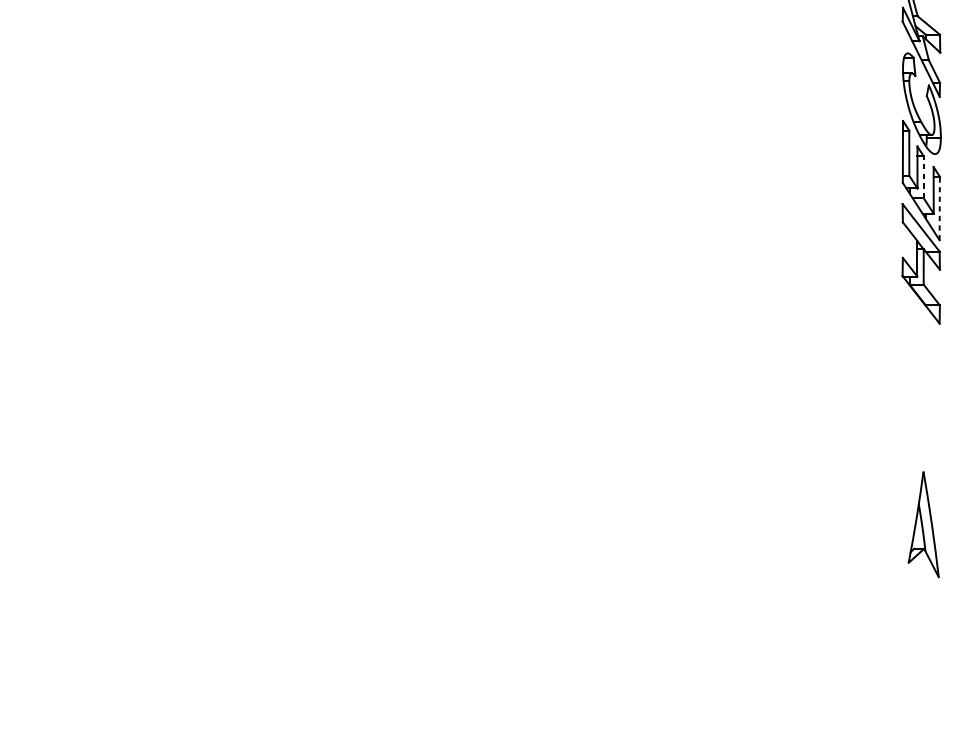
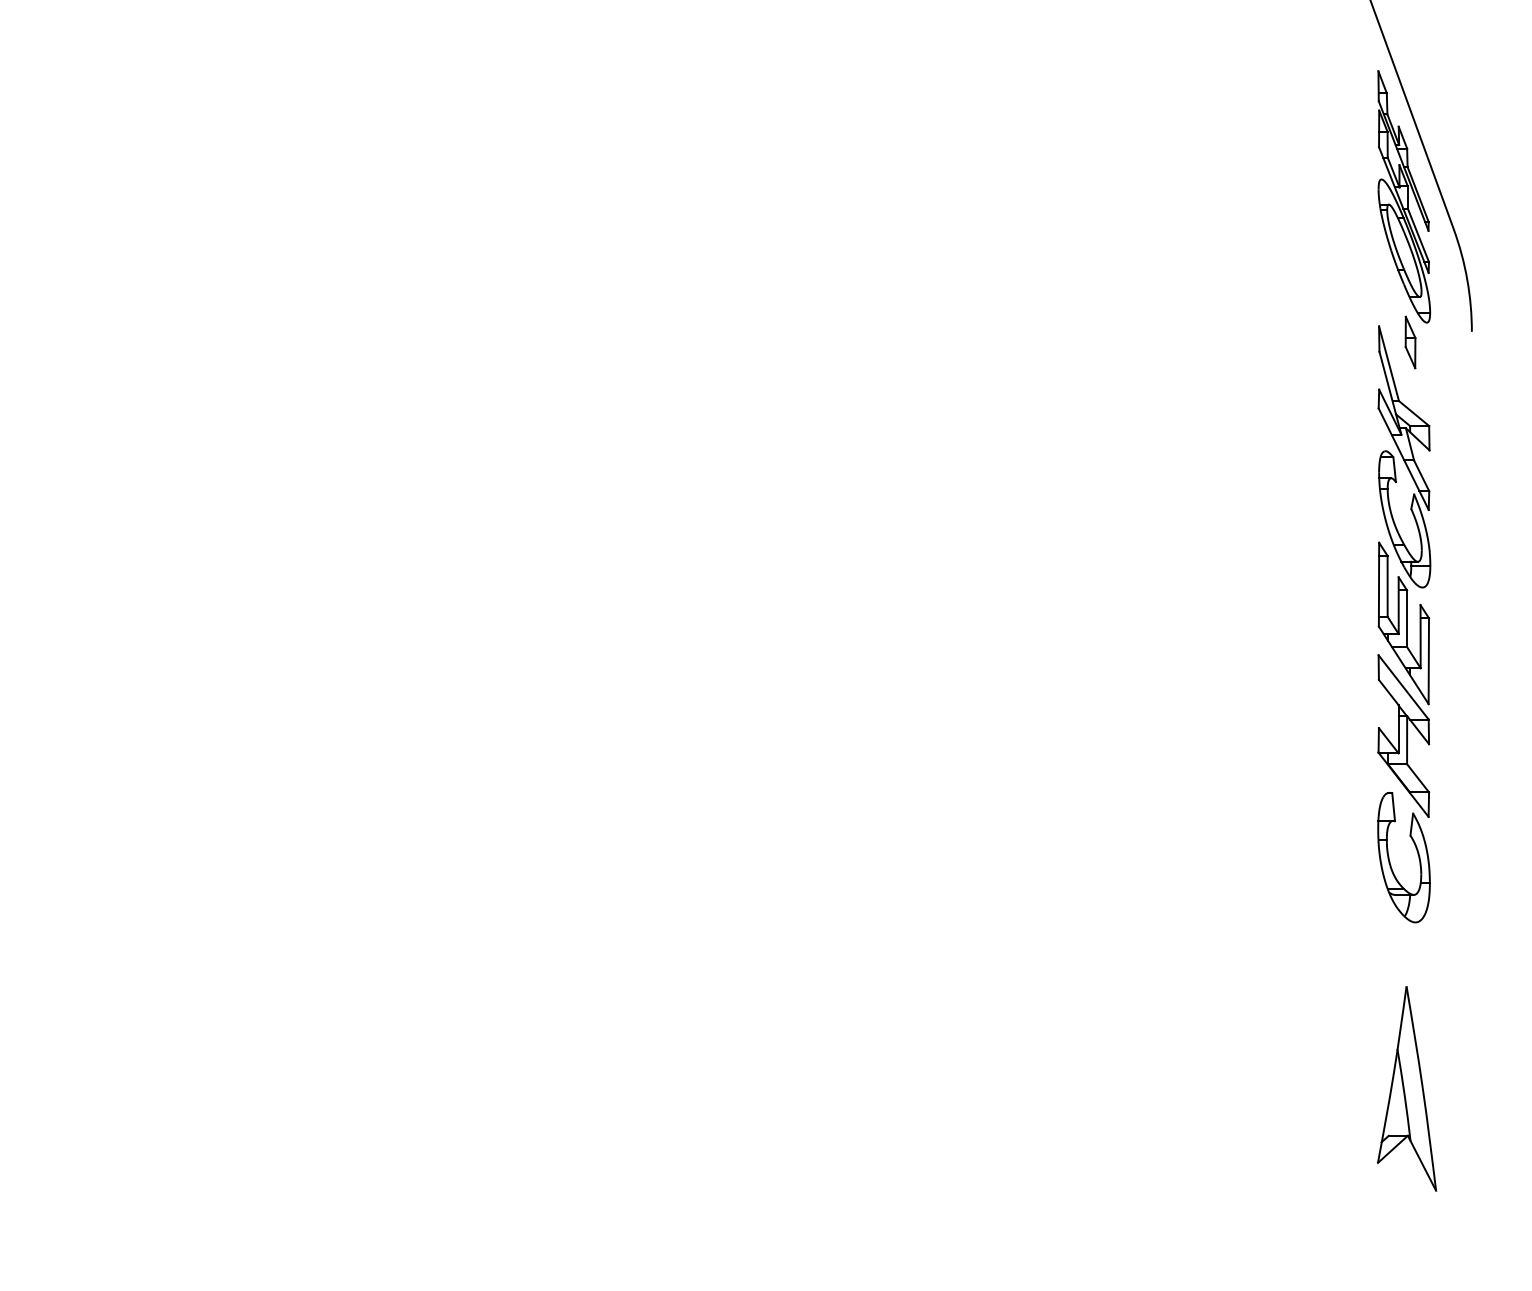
line: (923, 176) -> (1407, 618), dashed -> solid
line: (939, 208) -> (1428, 661), dashed -> solid
part: (911, 356) -> (1390, 861), added
part: (923, 524) -> (1407, 1088), size x1.43

